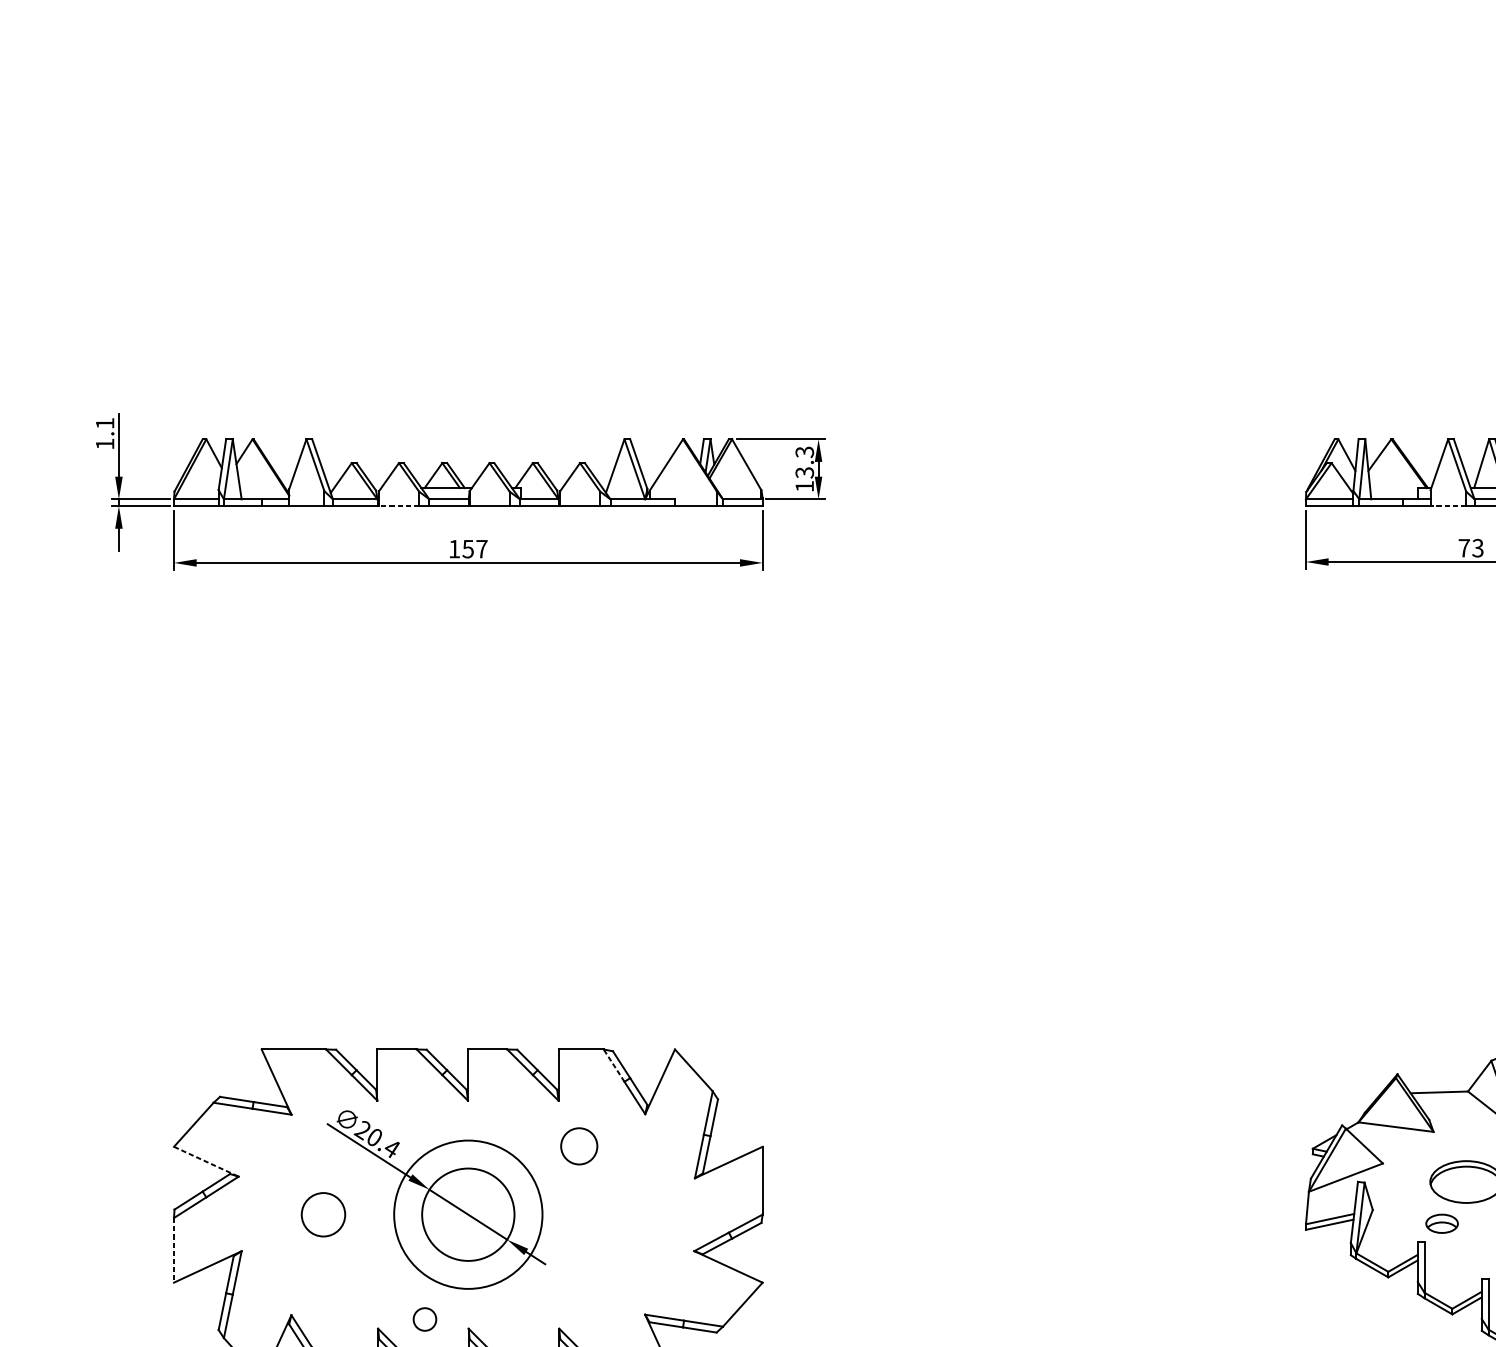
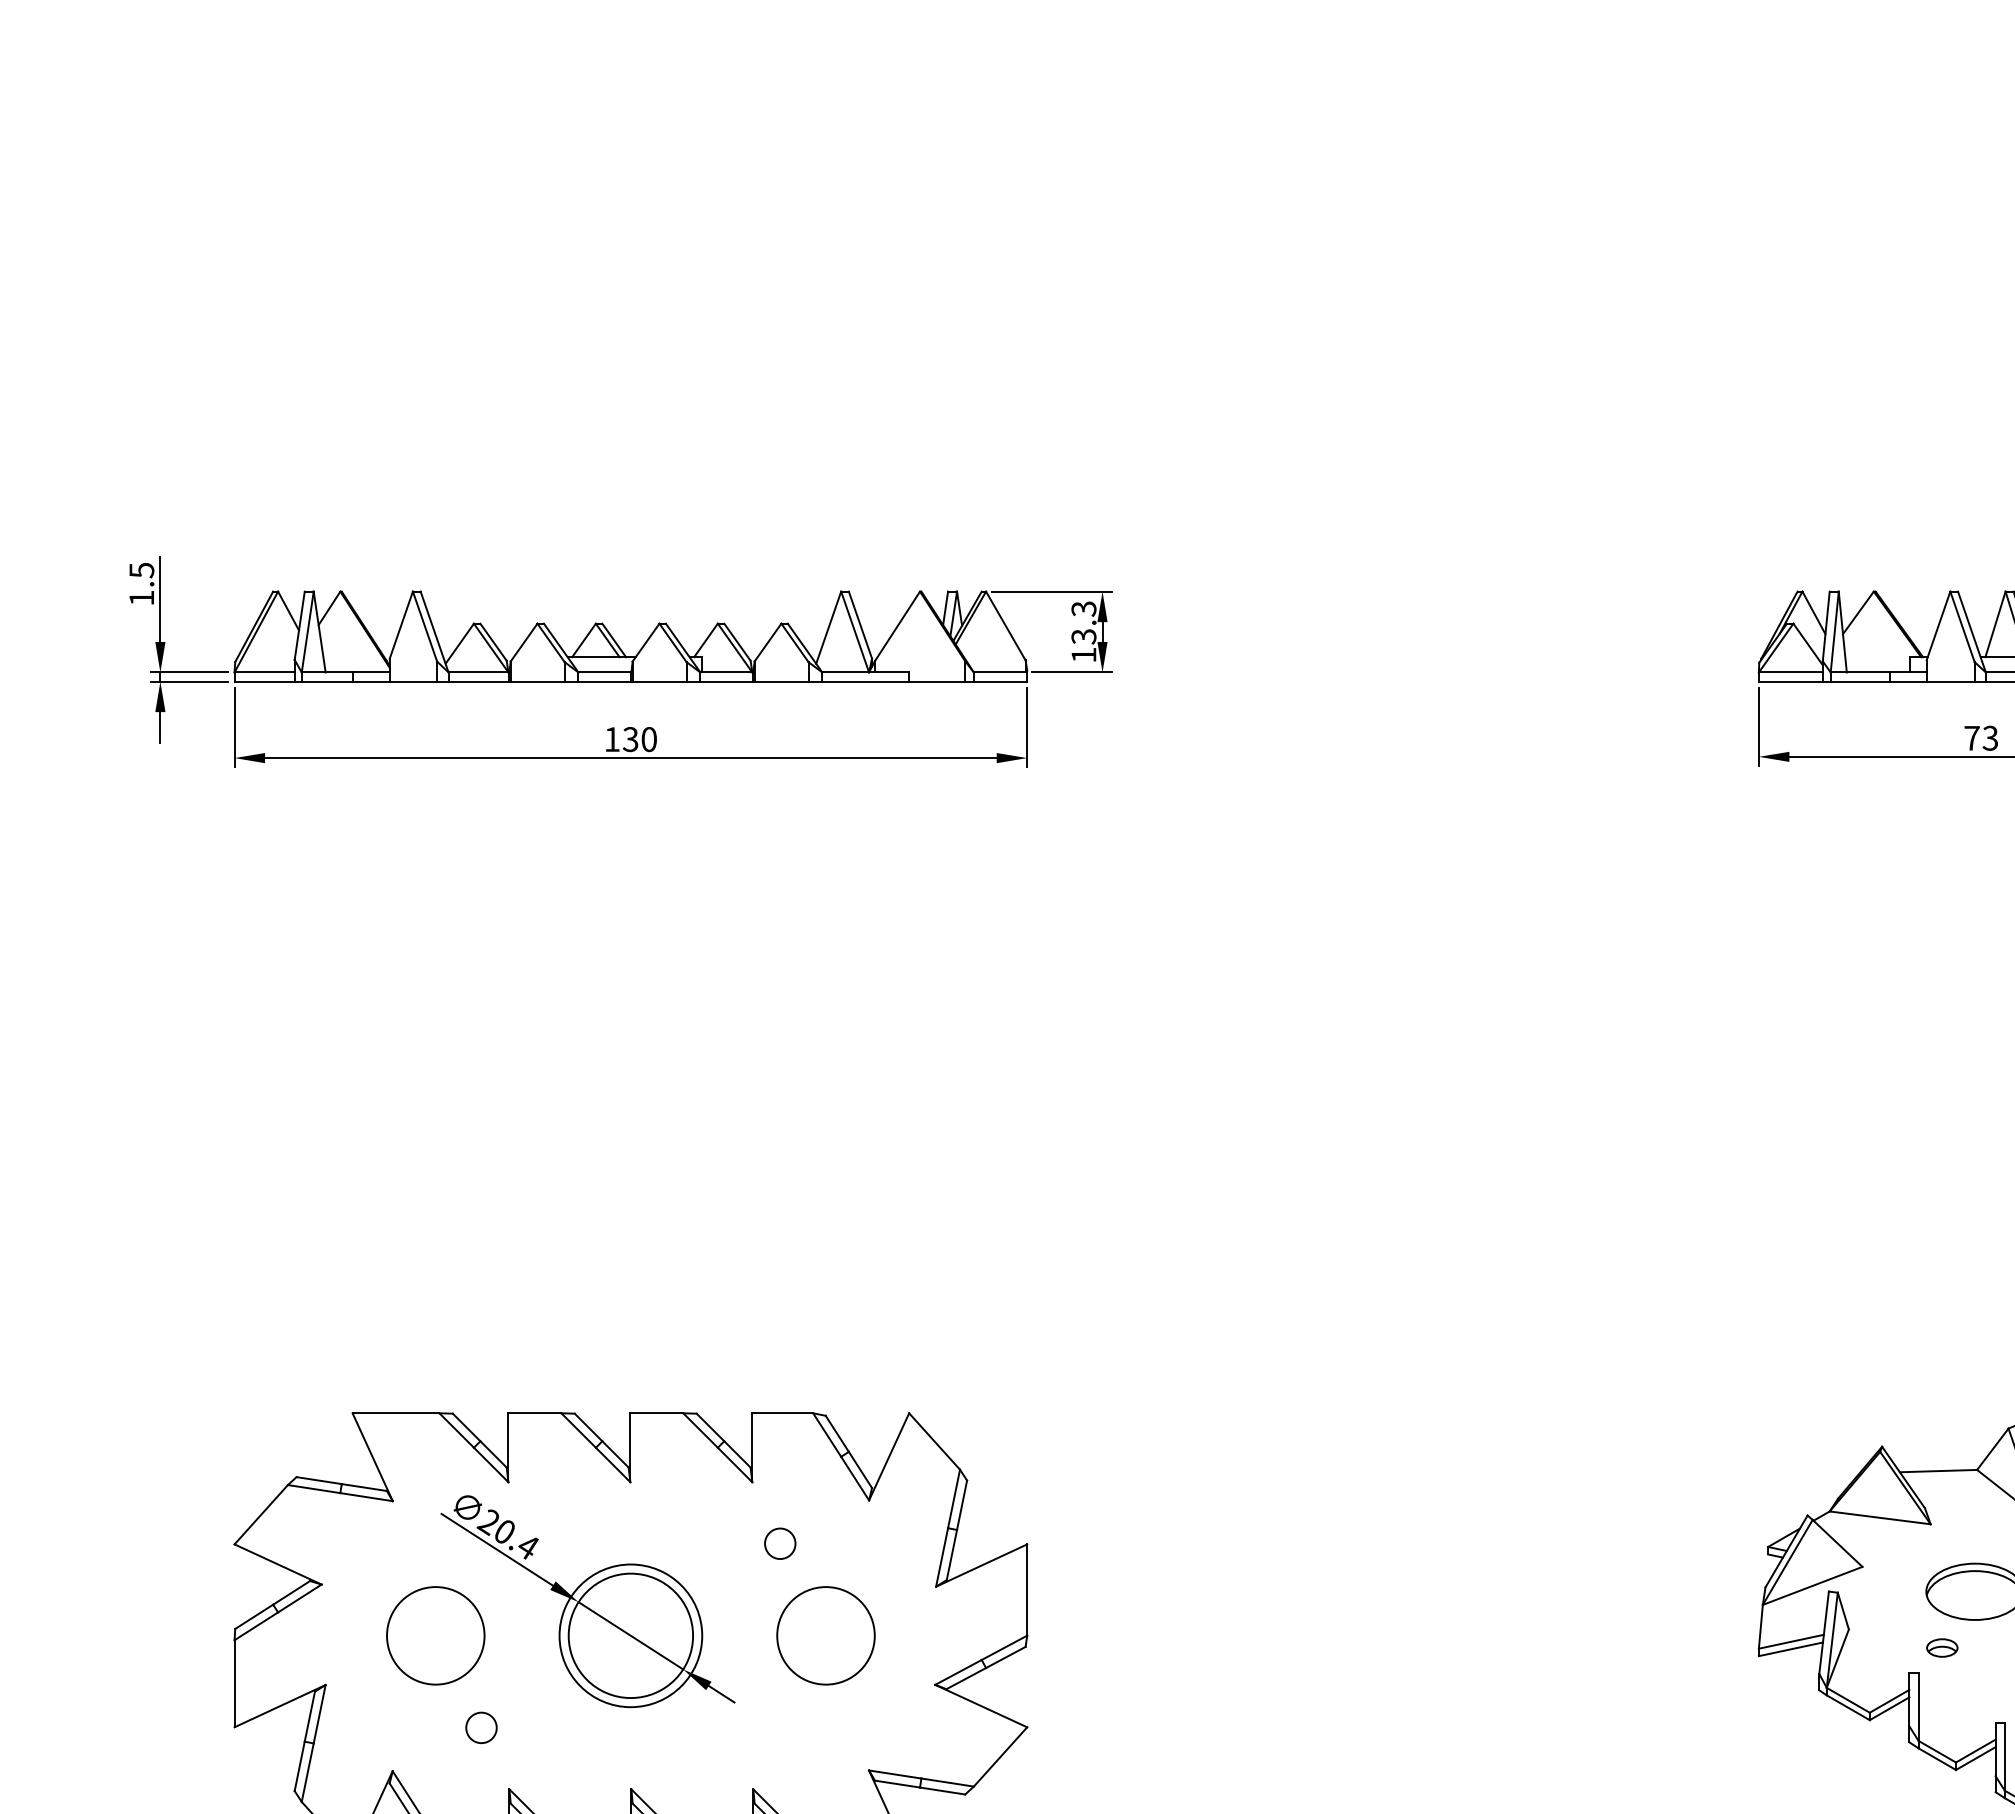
text: (104, 423) -> (141, 570), 1.1 -> 1.5
line: (398, 506) -> (537, 681), dashed -> solid
line: (1448, 506) -> (1950, 681), dashed -> solid
text: (474, 549) -> (639, 739), 157 -> 130
line: (614, 1065) -> (827, 1435), dashed -> solid
circle: (579, 1146) -> (780, 1543), size x0.62
line: (206, 1161) -> (278, 1564), dashed -> solid
circle: (323, 1214) -> (435, 1635), size x1.67
circle: (468, 1214) -> (630, 1635), size x0.71
circle: (612, 1214) -> (825, 1635), added
part: (1442, 1223) -> (1942, 1647), size x0.71
line: (173, 1250) -> (234, 1683), dashed -> solid
circle: (424, 1319) -> (481, 1727), moved

